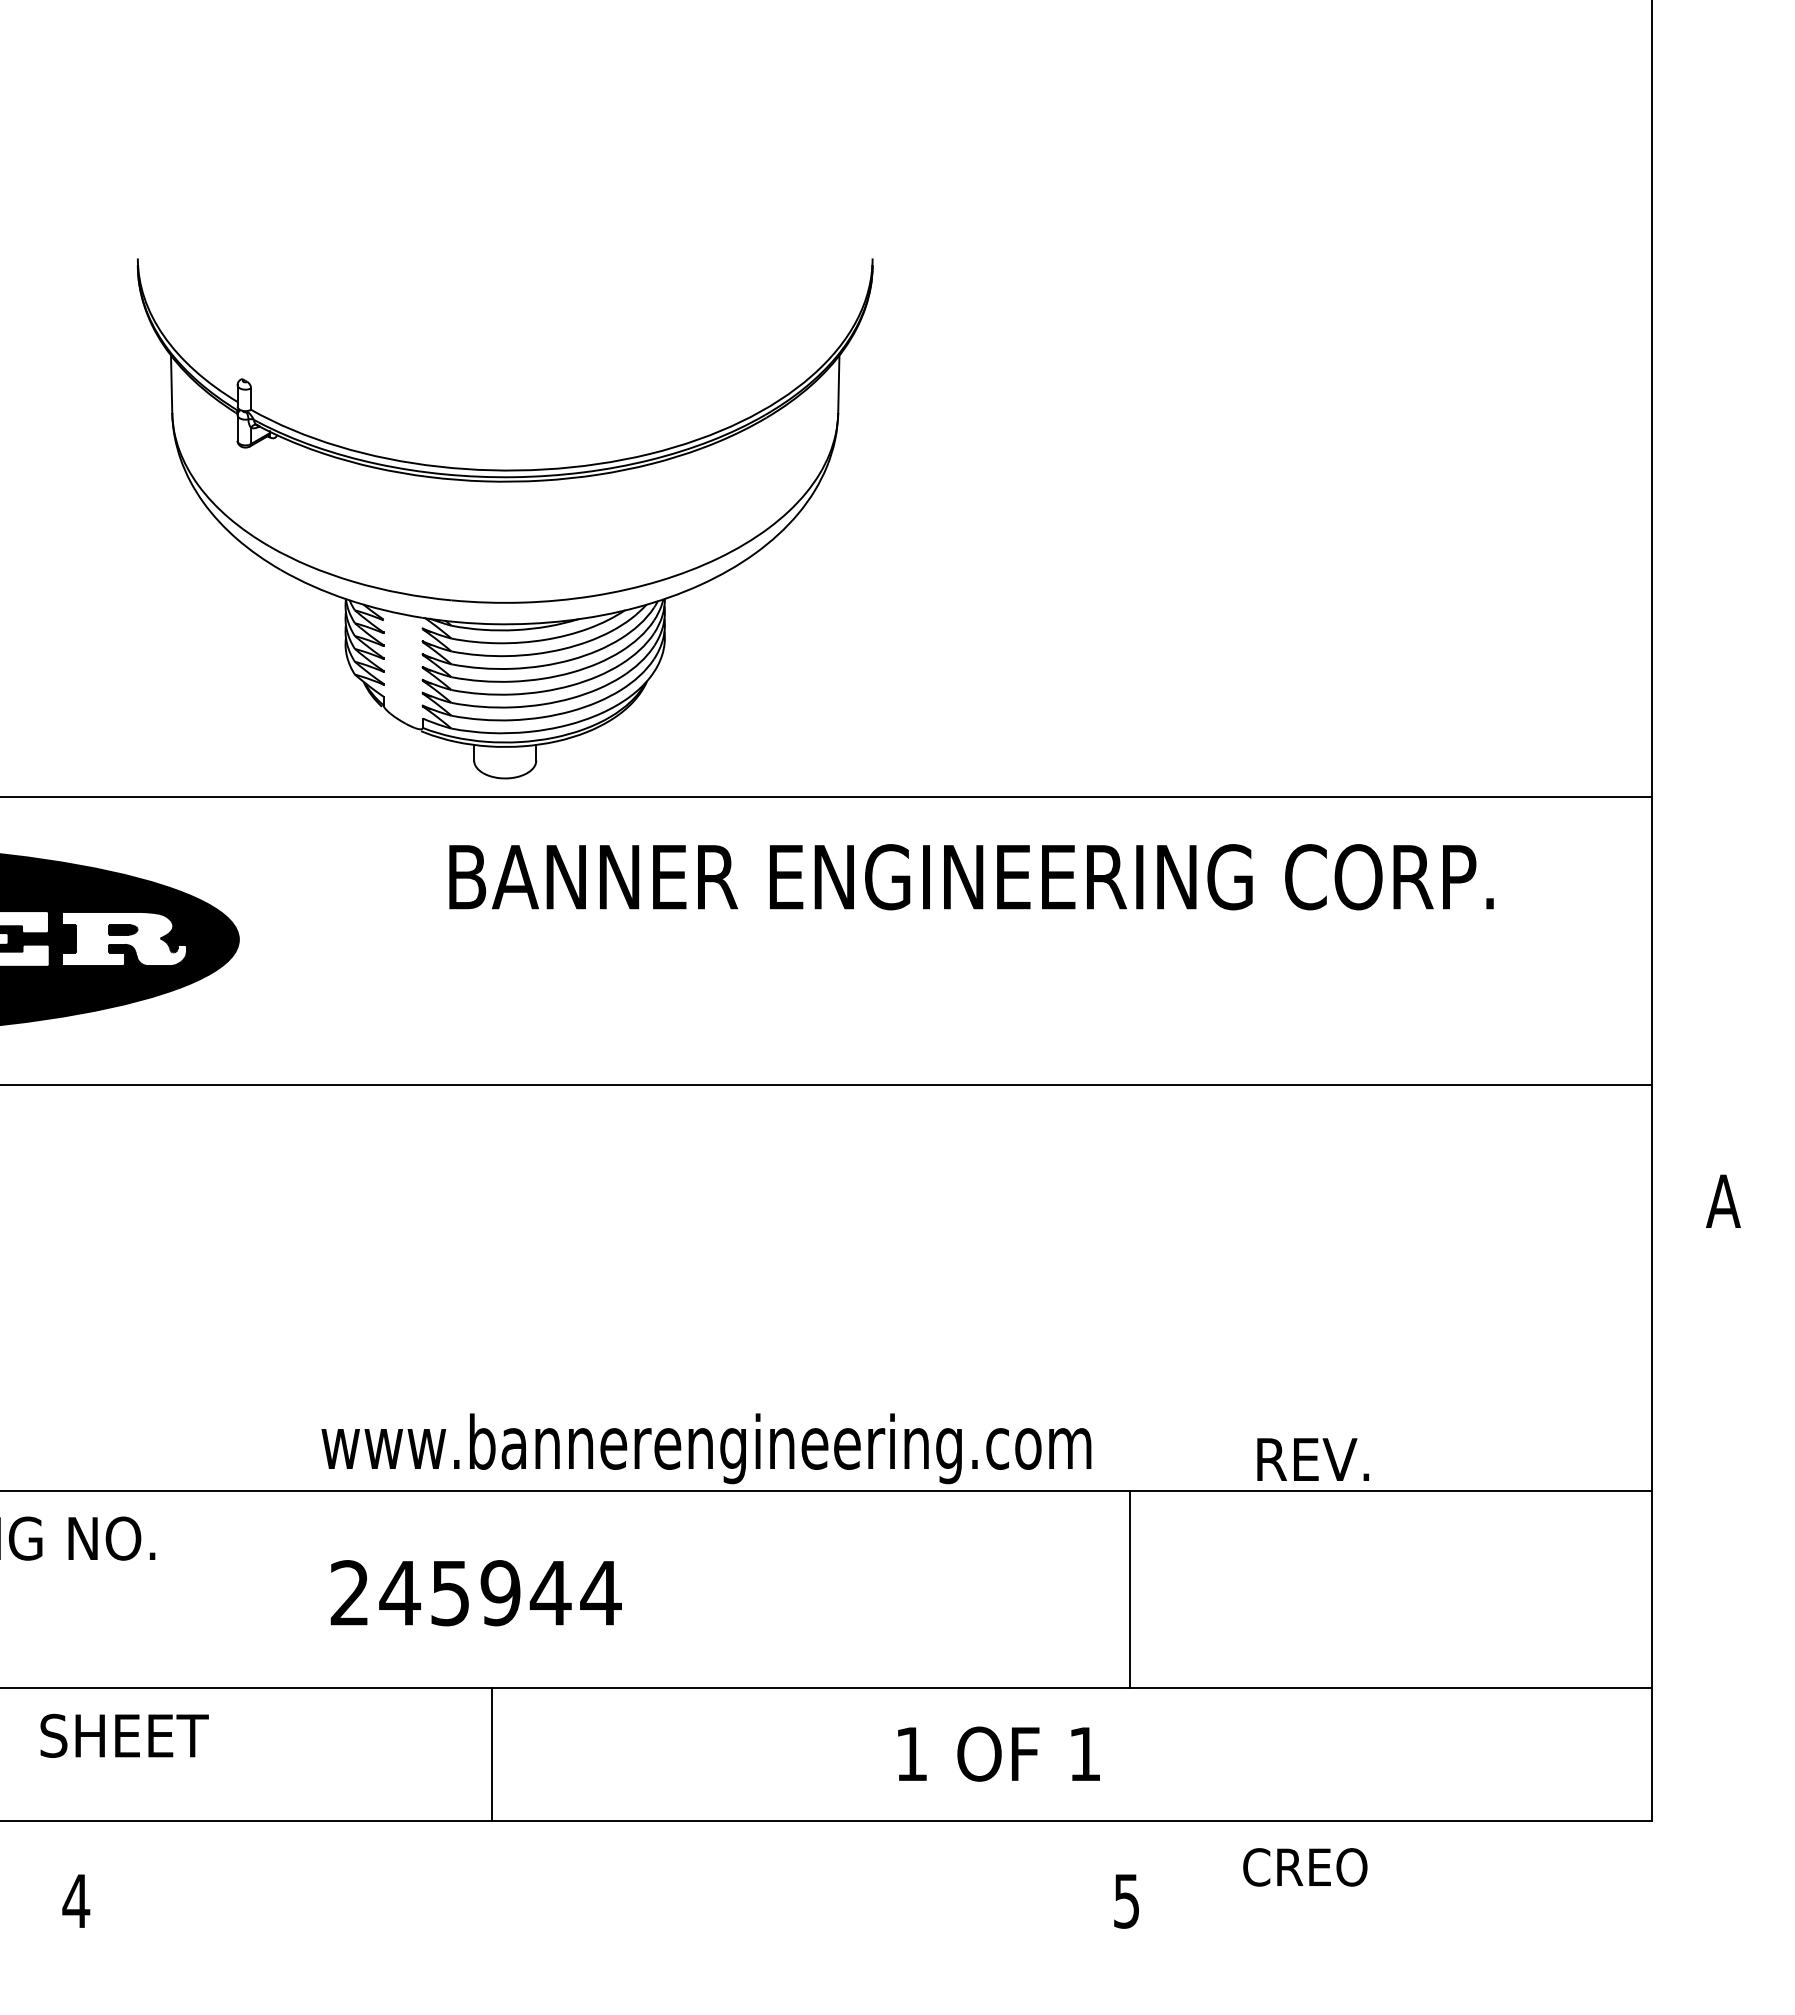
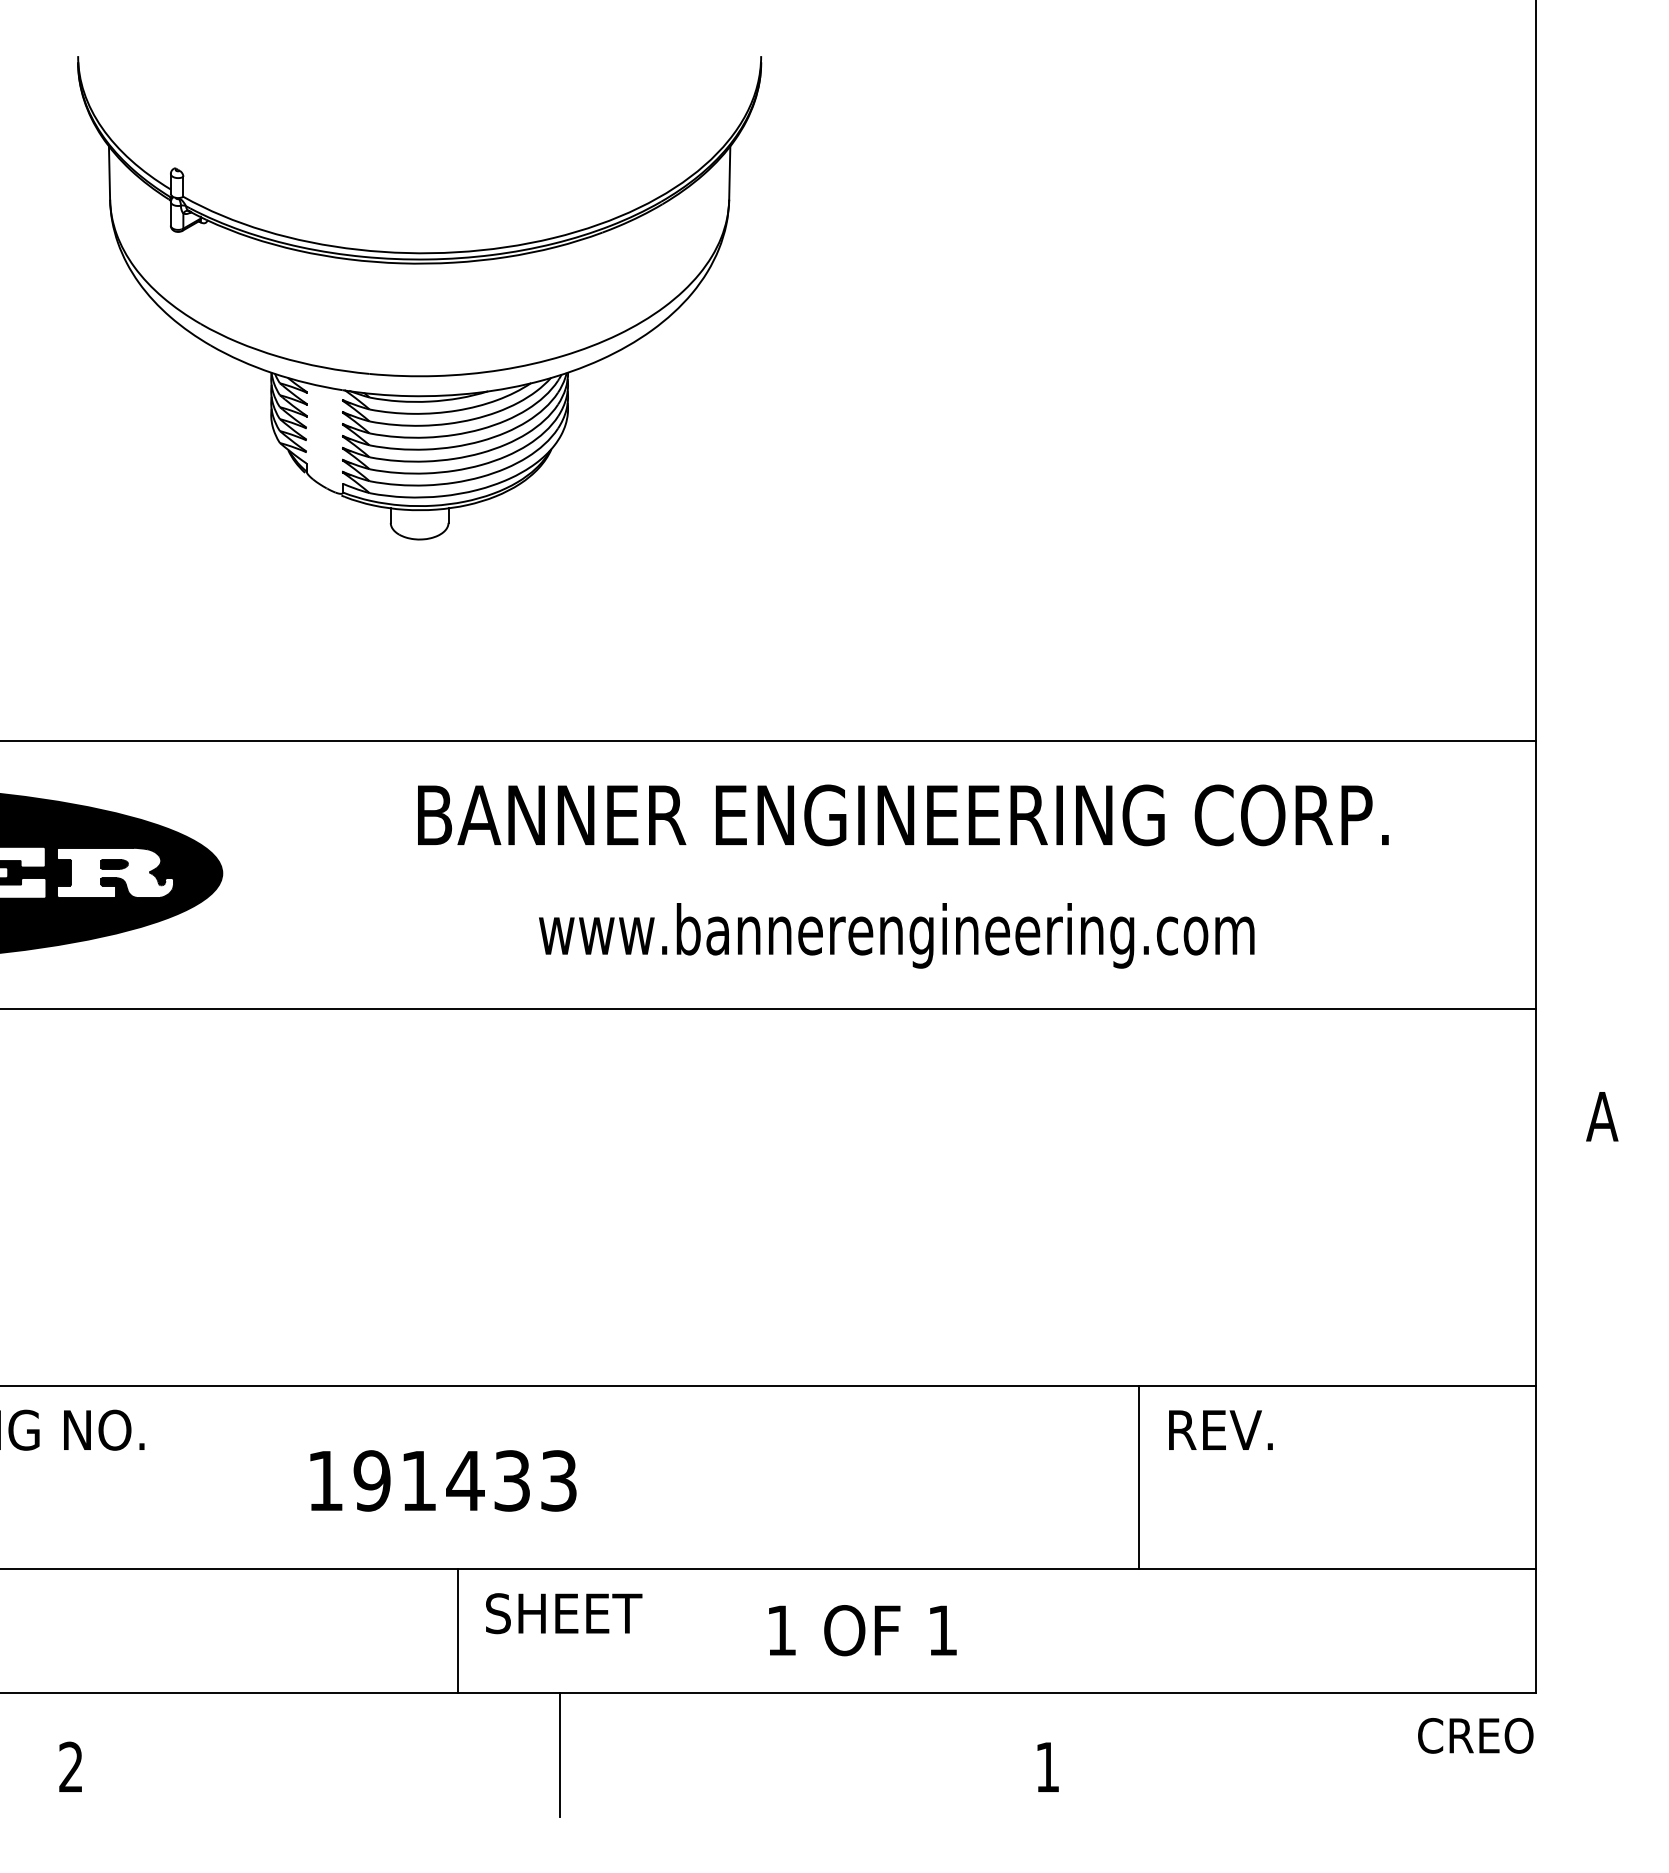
part: (504, 518) -> (418, 297), moved
text: (706, 1448) -> (896, 935), moved
text: (1312, 1459) -> (1220, 1430), moved
line: (1129, 1588) -> (1139, 1476), moved
text: (475, 1593) -> (442, 1481), 245944 -> 191433
text: (124, 1735) -> (563, 1613), moved
text: (998, 1753) -> (862, 1629), moved
text: (1305, 1867) -> (1475, 1735), moved
line: (601, 1887) -> (559, 1754), added
text: (76, 1900) -> (71, 1766), 4 -> 2
text: (1126, 1901) -> (1047, 1767), 5 -> 1

